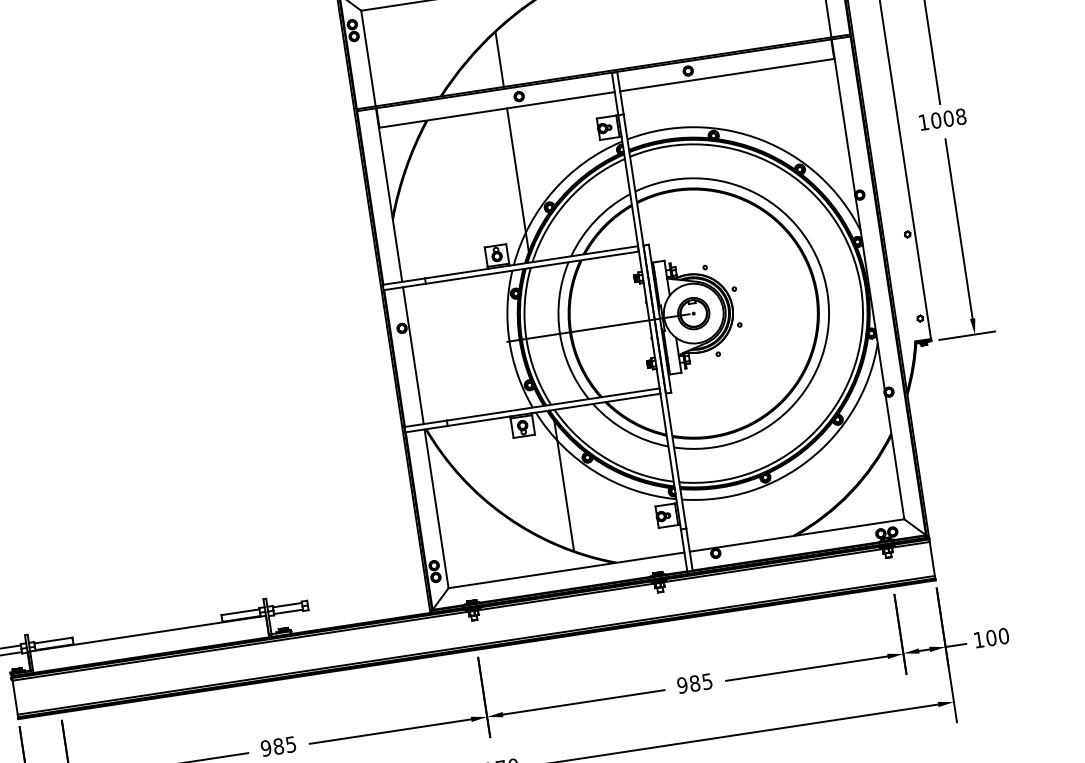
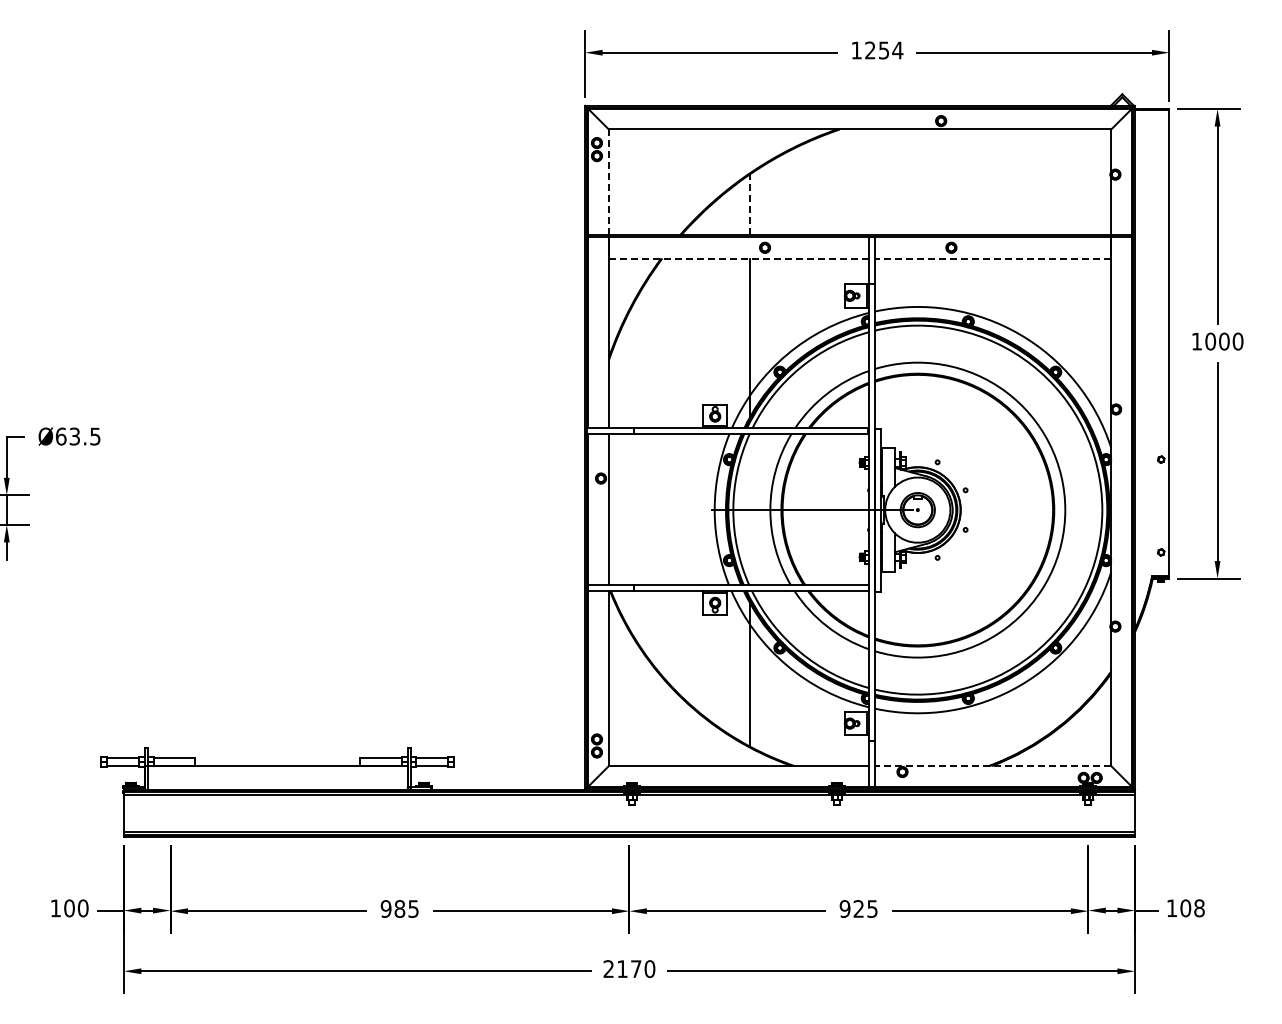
line: (368, 58) -> (608, 182), solid -> dashed
line: (500, 59) -> (750, 204), solid -> dashed
line: (726, 75) -> (992, 258), solid -> dashed
line: (497, 109) -> (739, 258), solid -> dashed
text: (960, 116) -> (1237, 341), 1008 -> 1000
line: (796, 535) -> (992, 766), solid -> dashed
text: (1003, 635) -> (1199, 907), 100 -> 108
text: (694, 683) -> (858, 908), 985 -> 925

